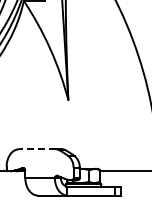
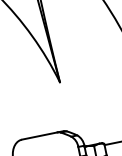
line: (36, 149) -> (38, 136), dashed -> solid

